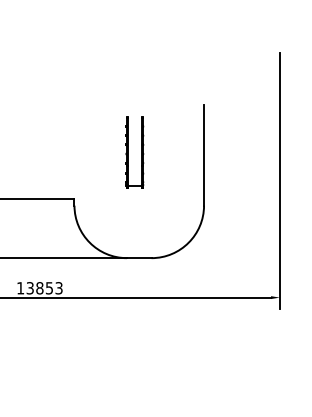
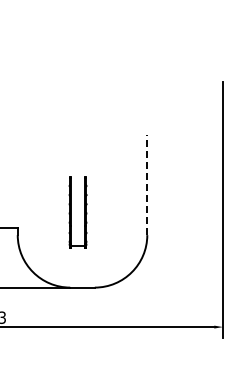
part: (134, 152) -> (77, 211), moved
line: (204, 154) -> (147, 183), solid -> dashed

